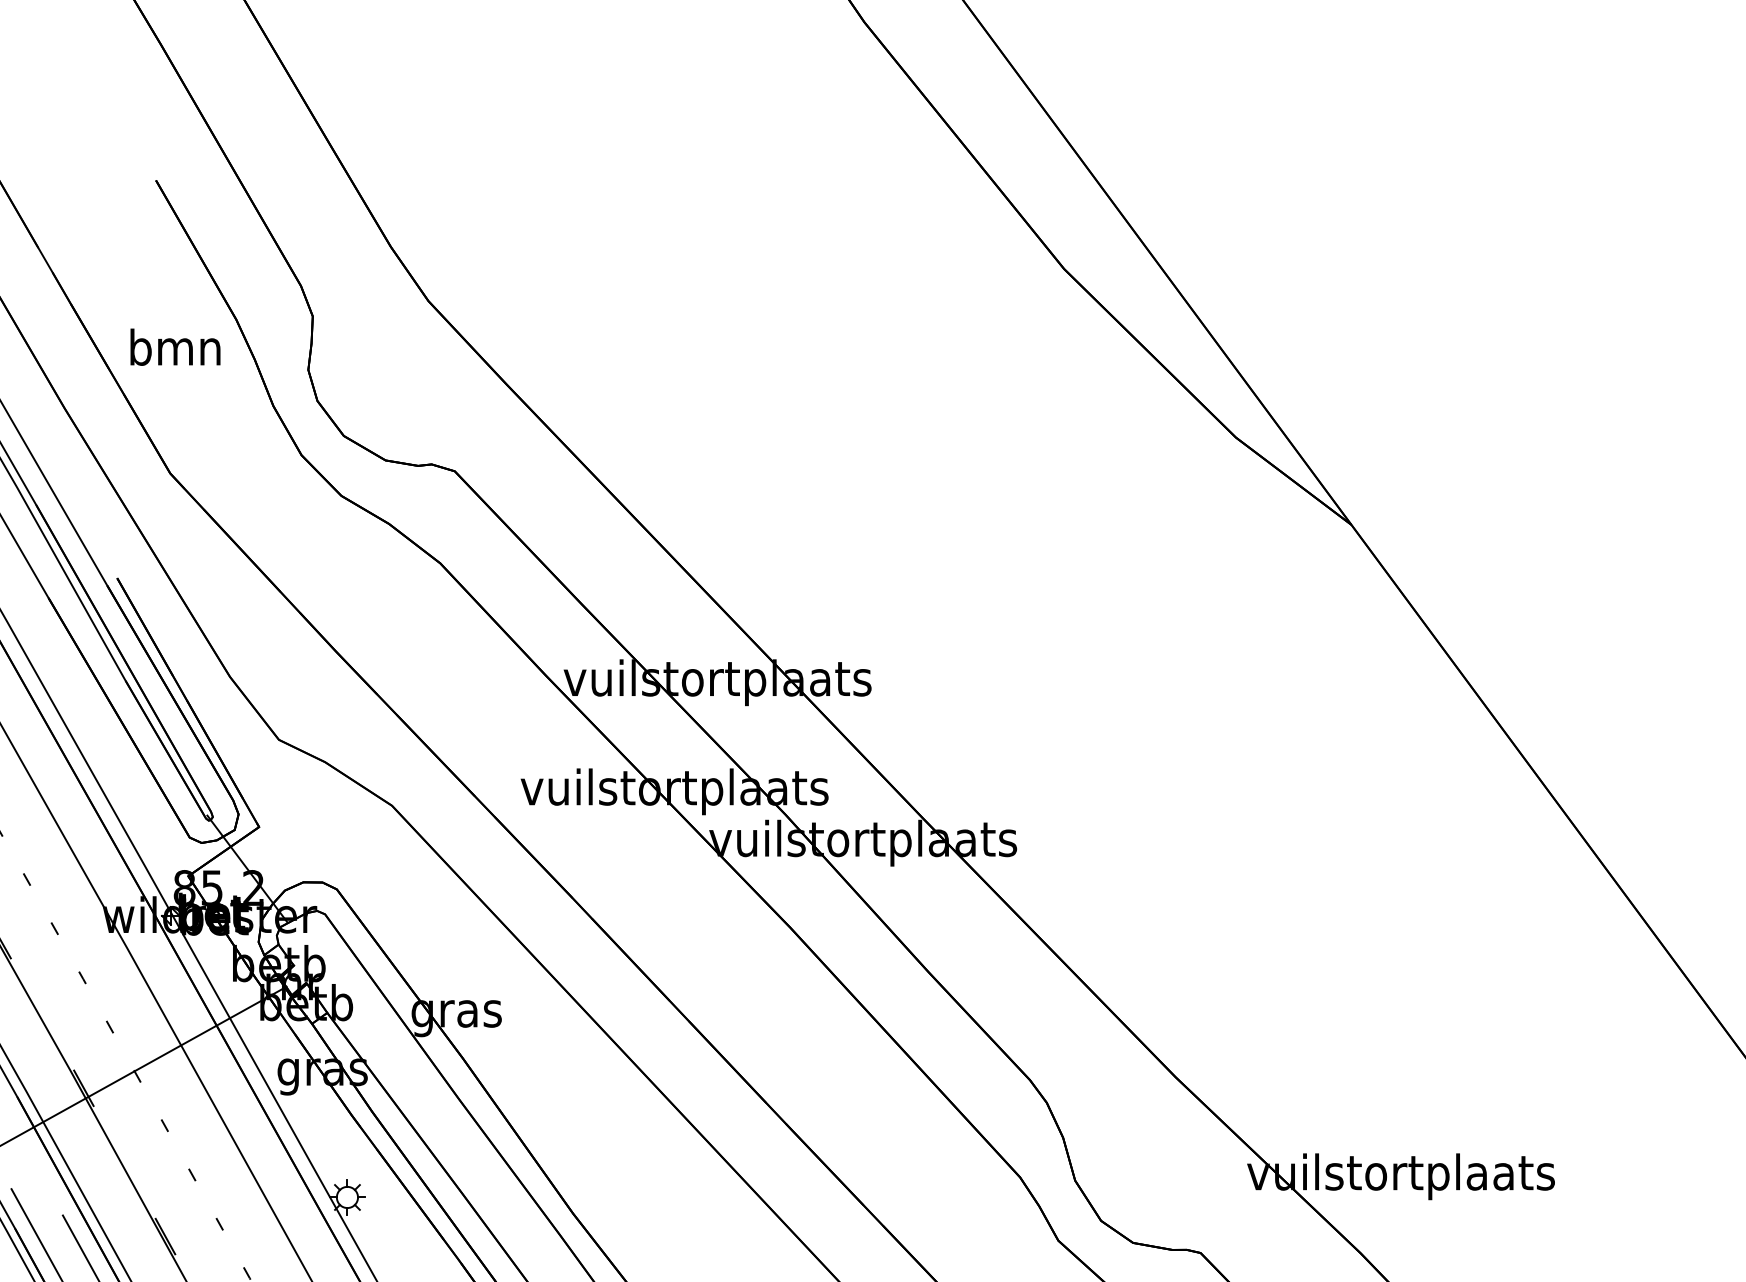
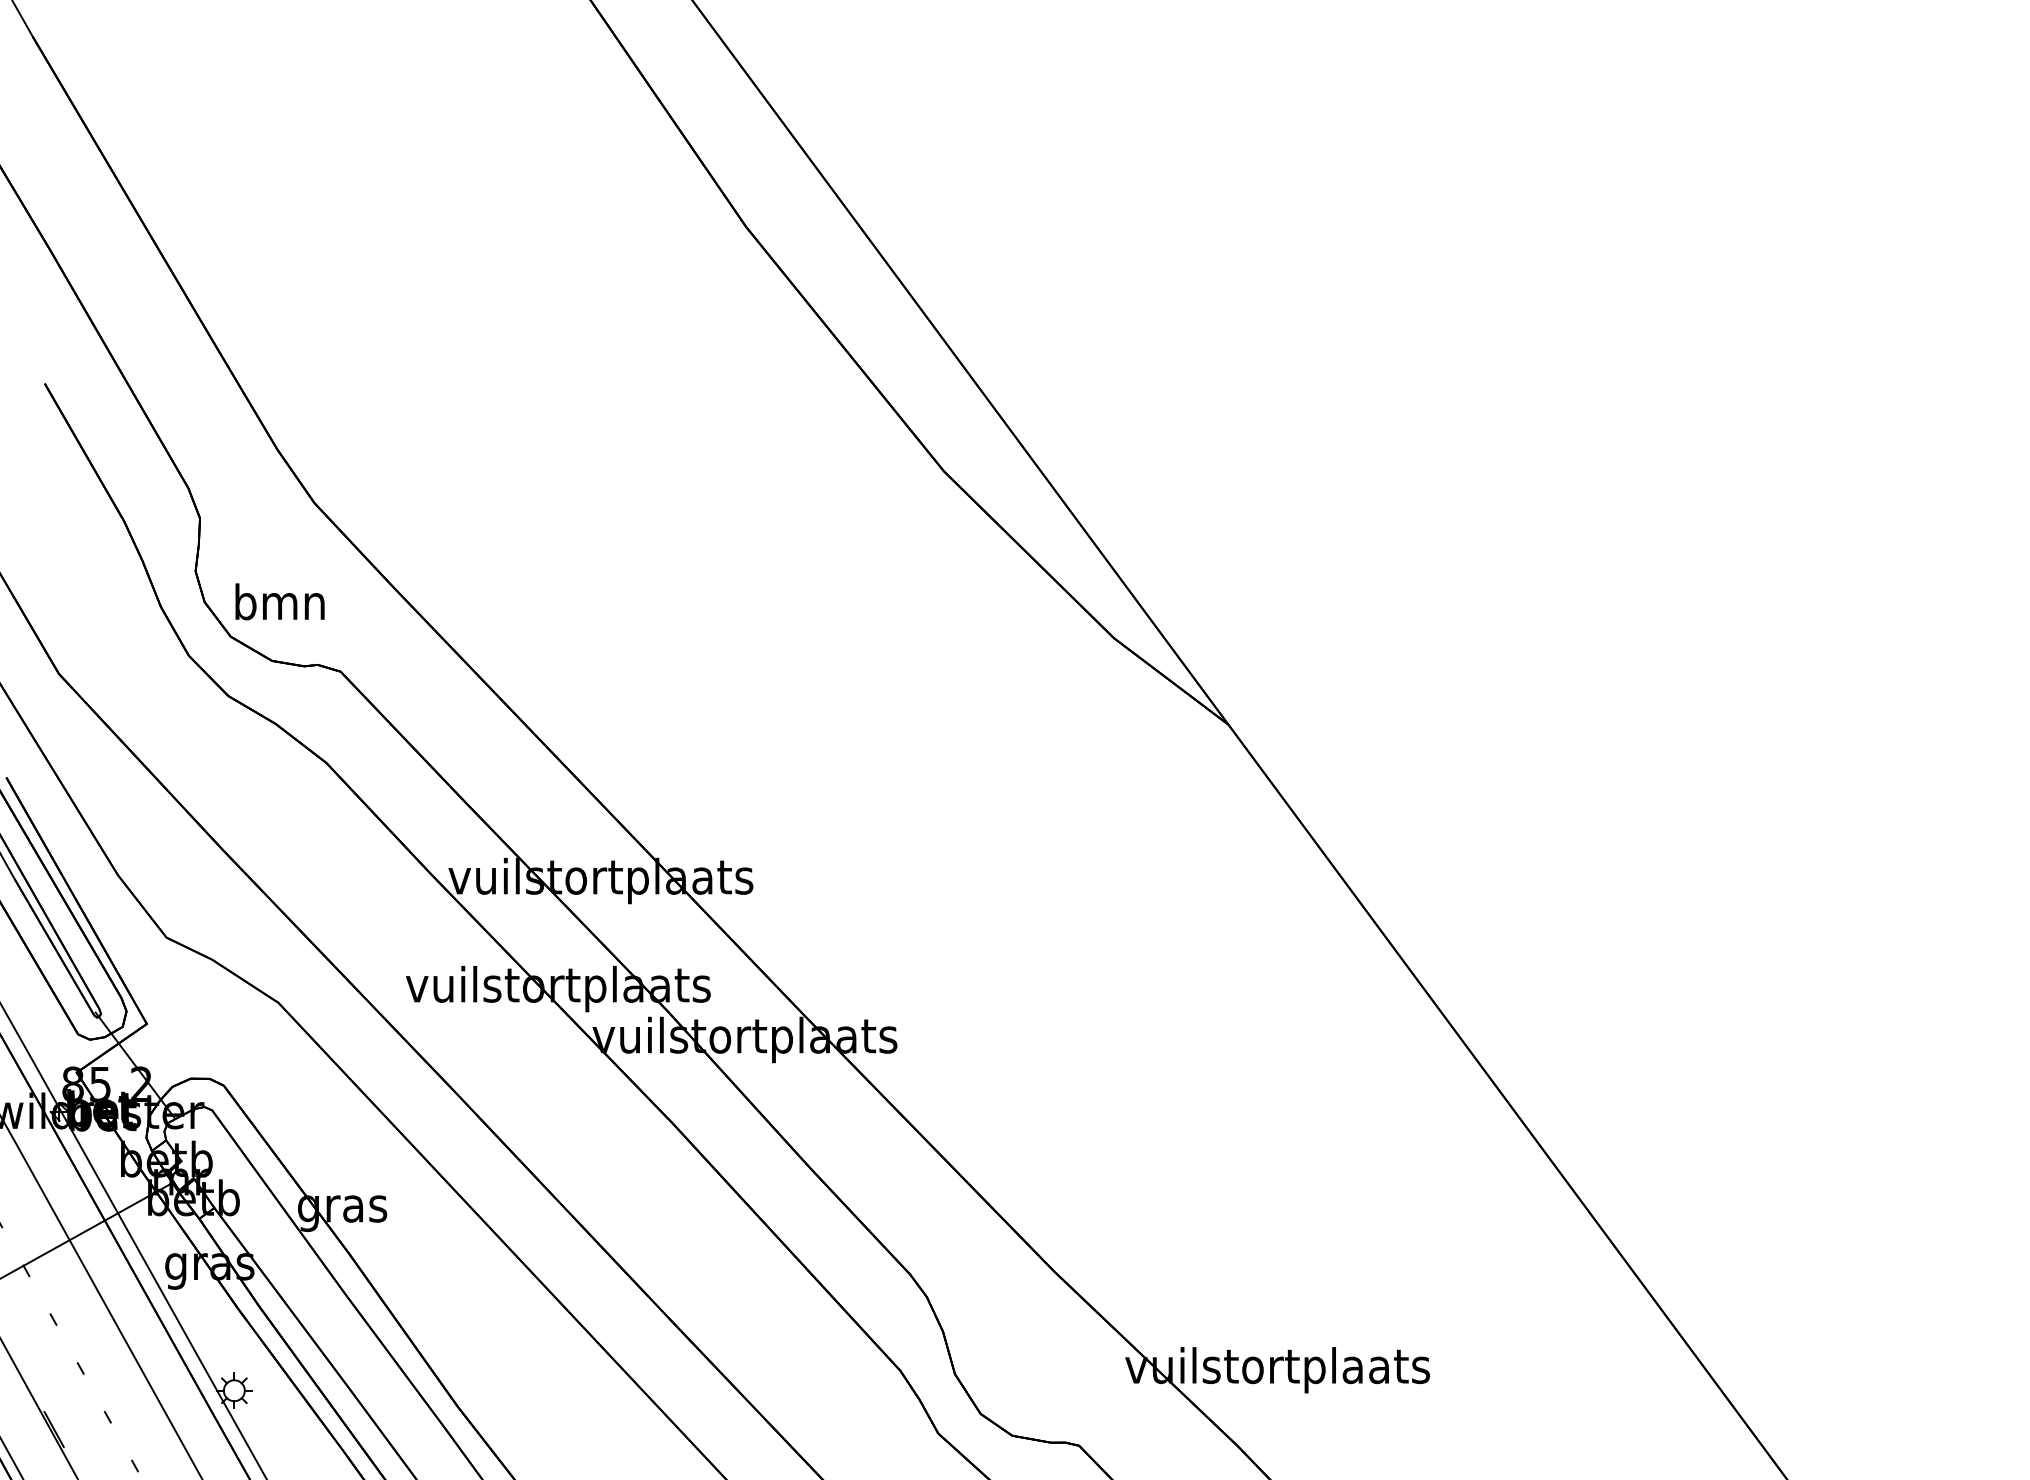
text: (174, 346) -> (279, 601), moved

